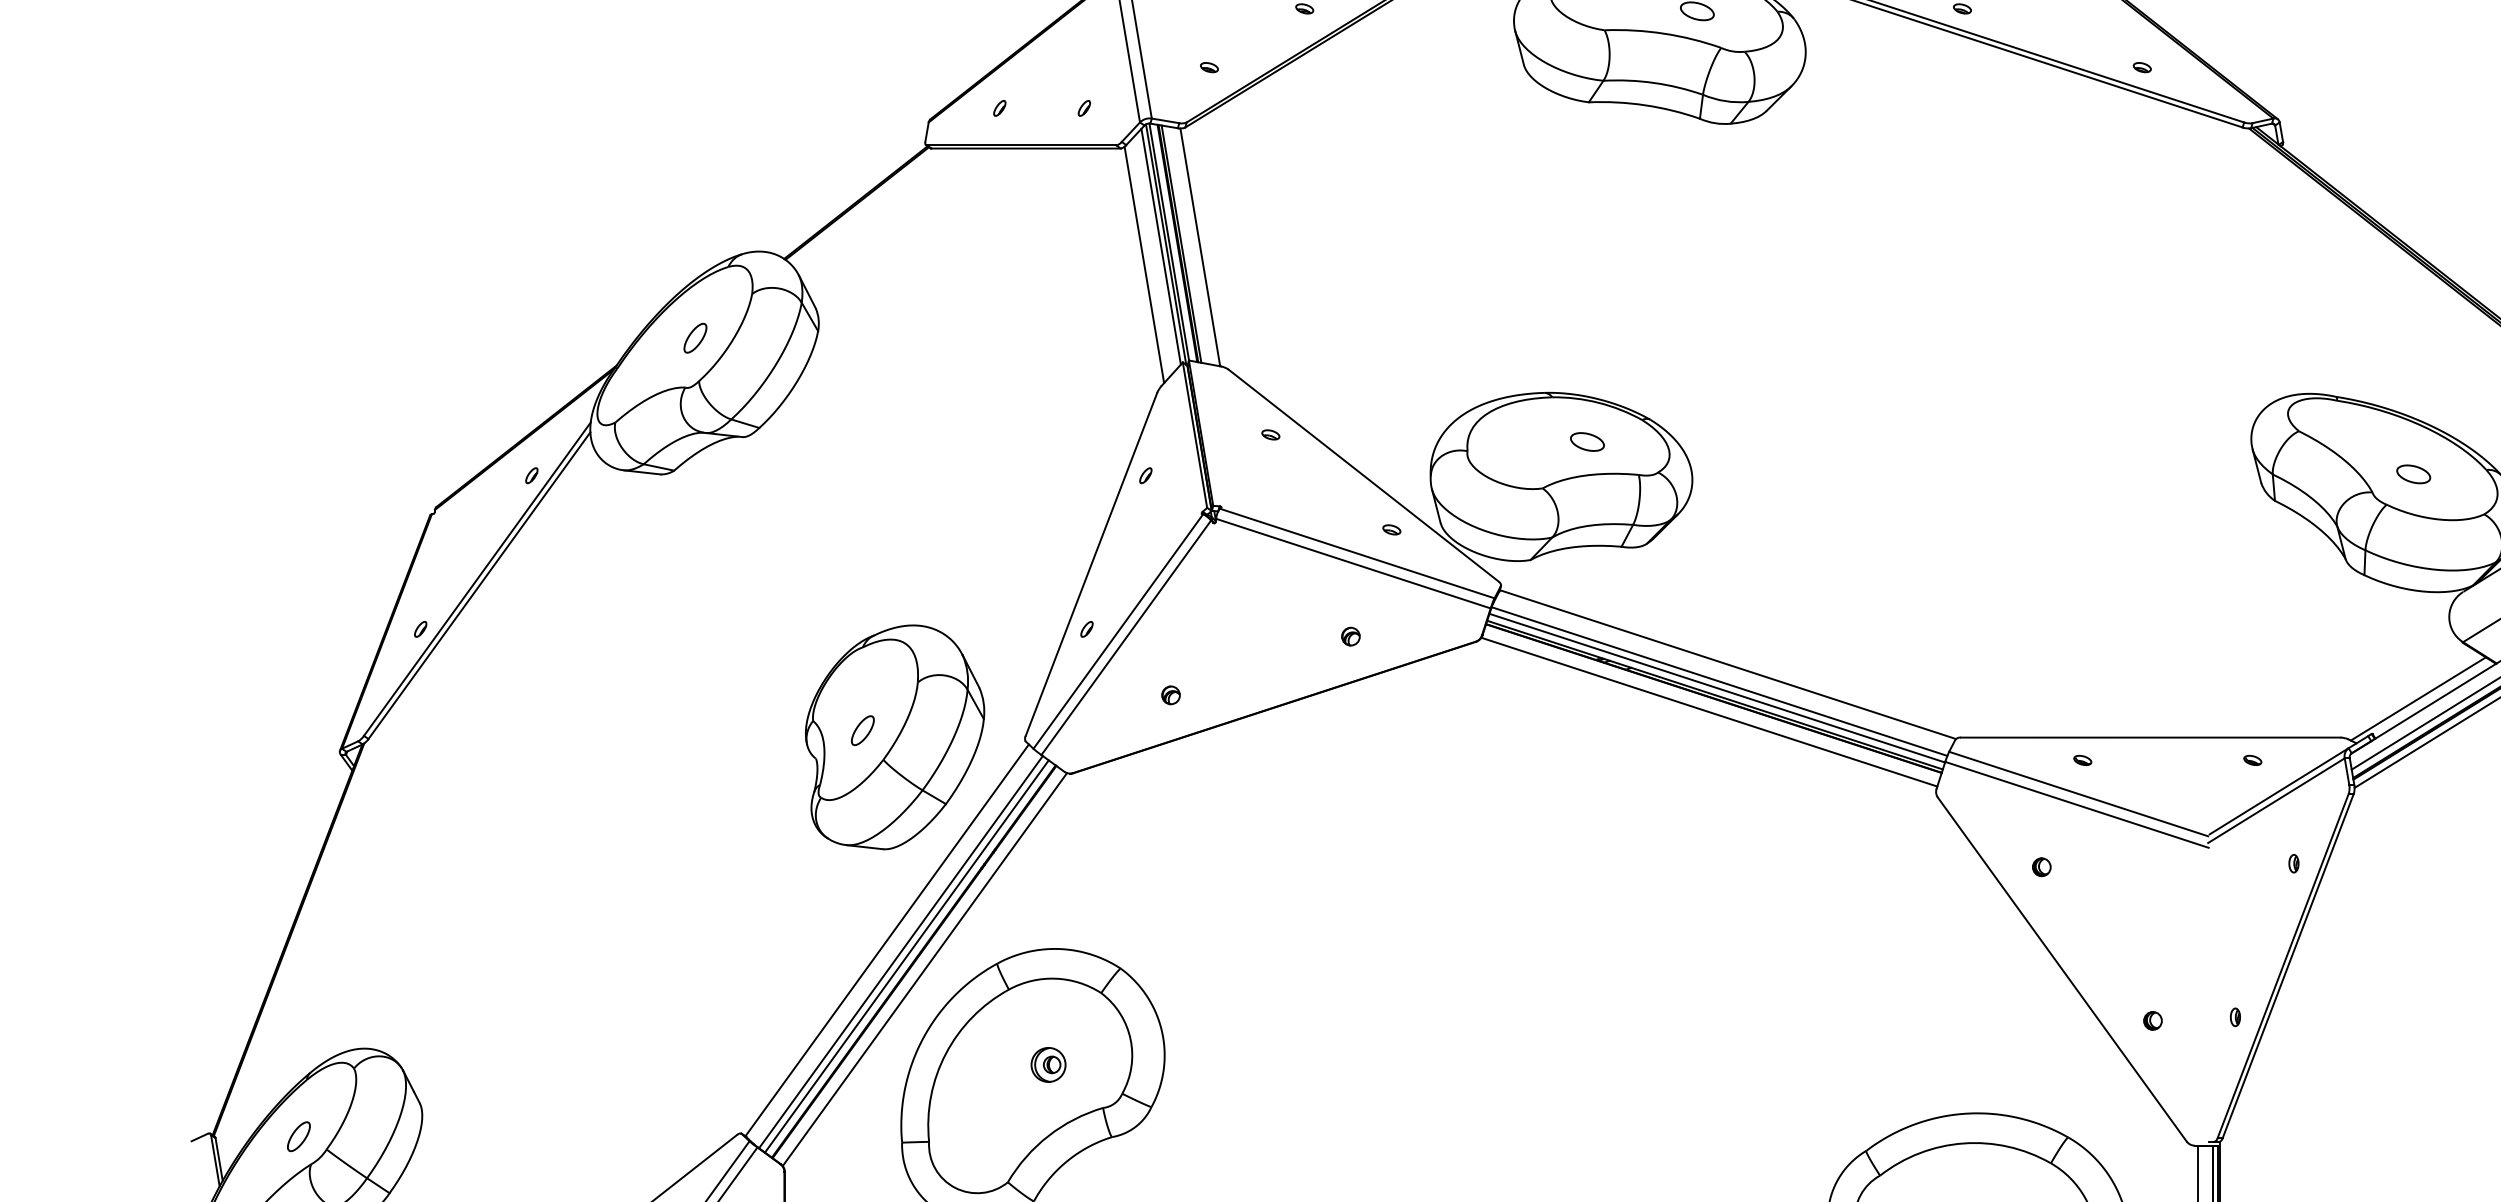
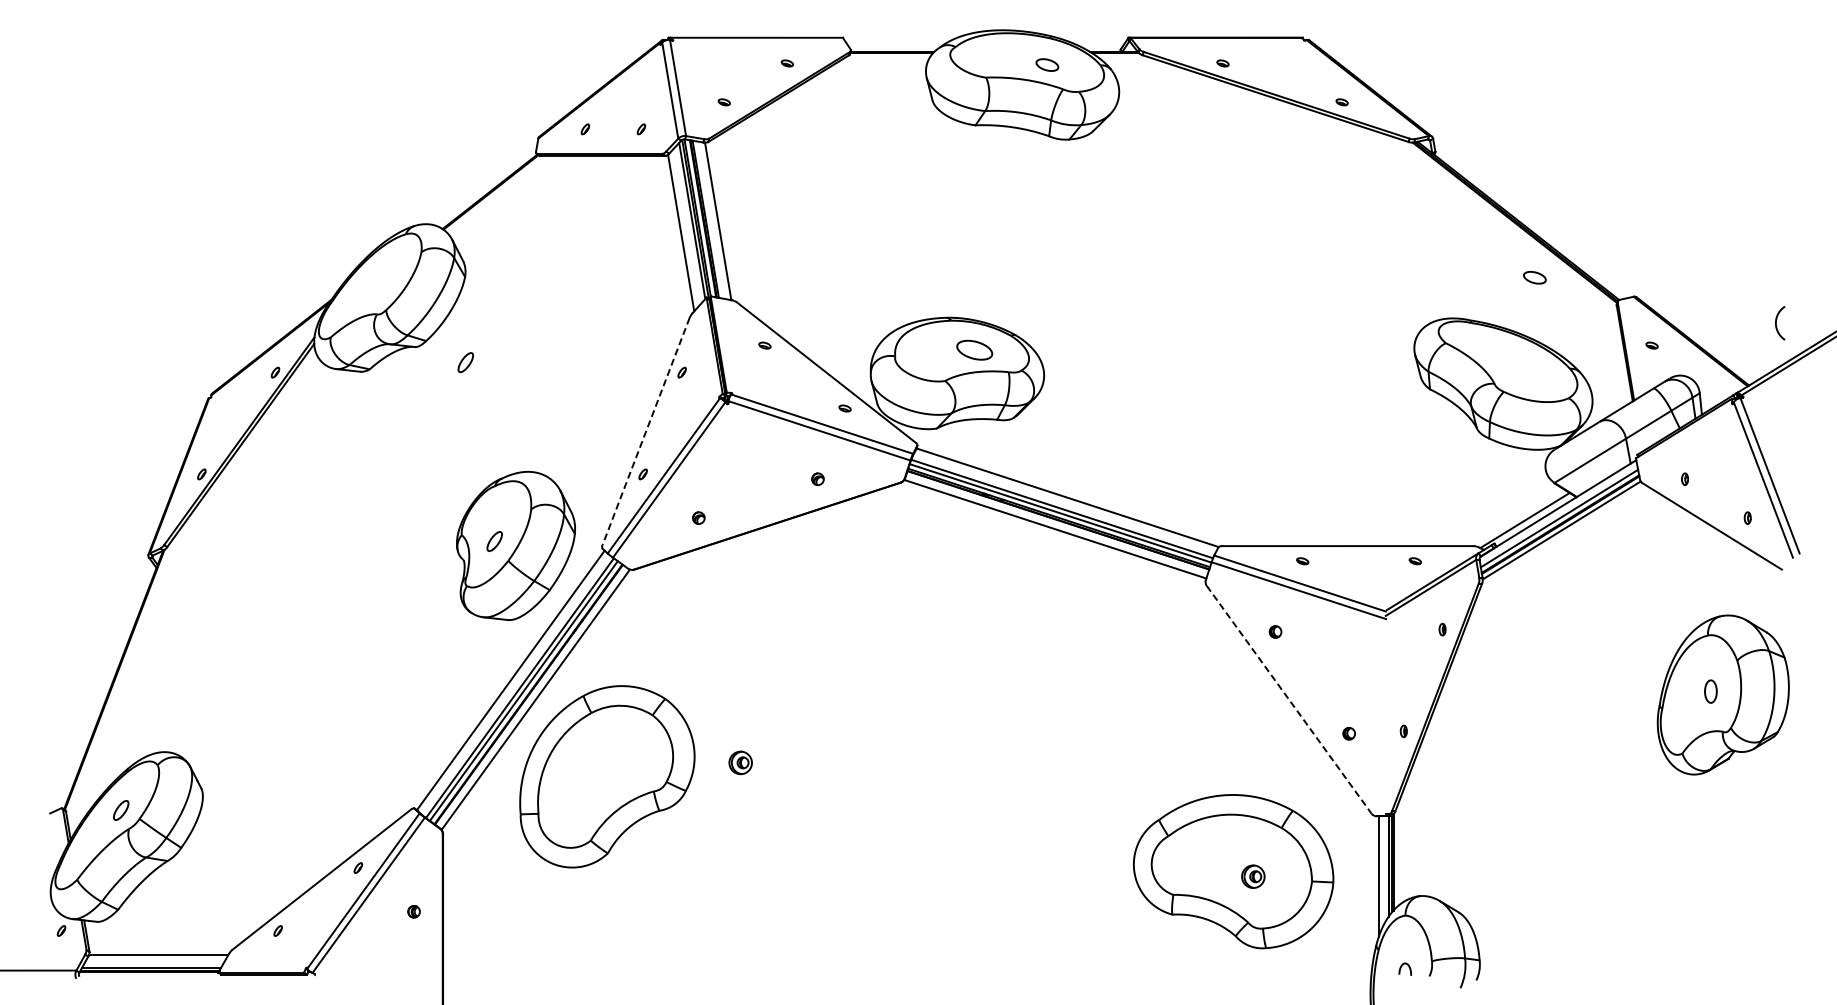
part: (694, 338) -> (465, 362), moved
part: (1587, 442) -> (974, 350), size x1.6
part: (2413, 473) -> (1534, 277), moved
line: (1092, 564) -> (646, 431), solid -> dashed
line: (2062, 969) -> (1289, 699), solid -> dashed
part: (1048, 1064) -> (740, 762), moved

